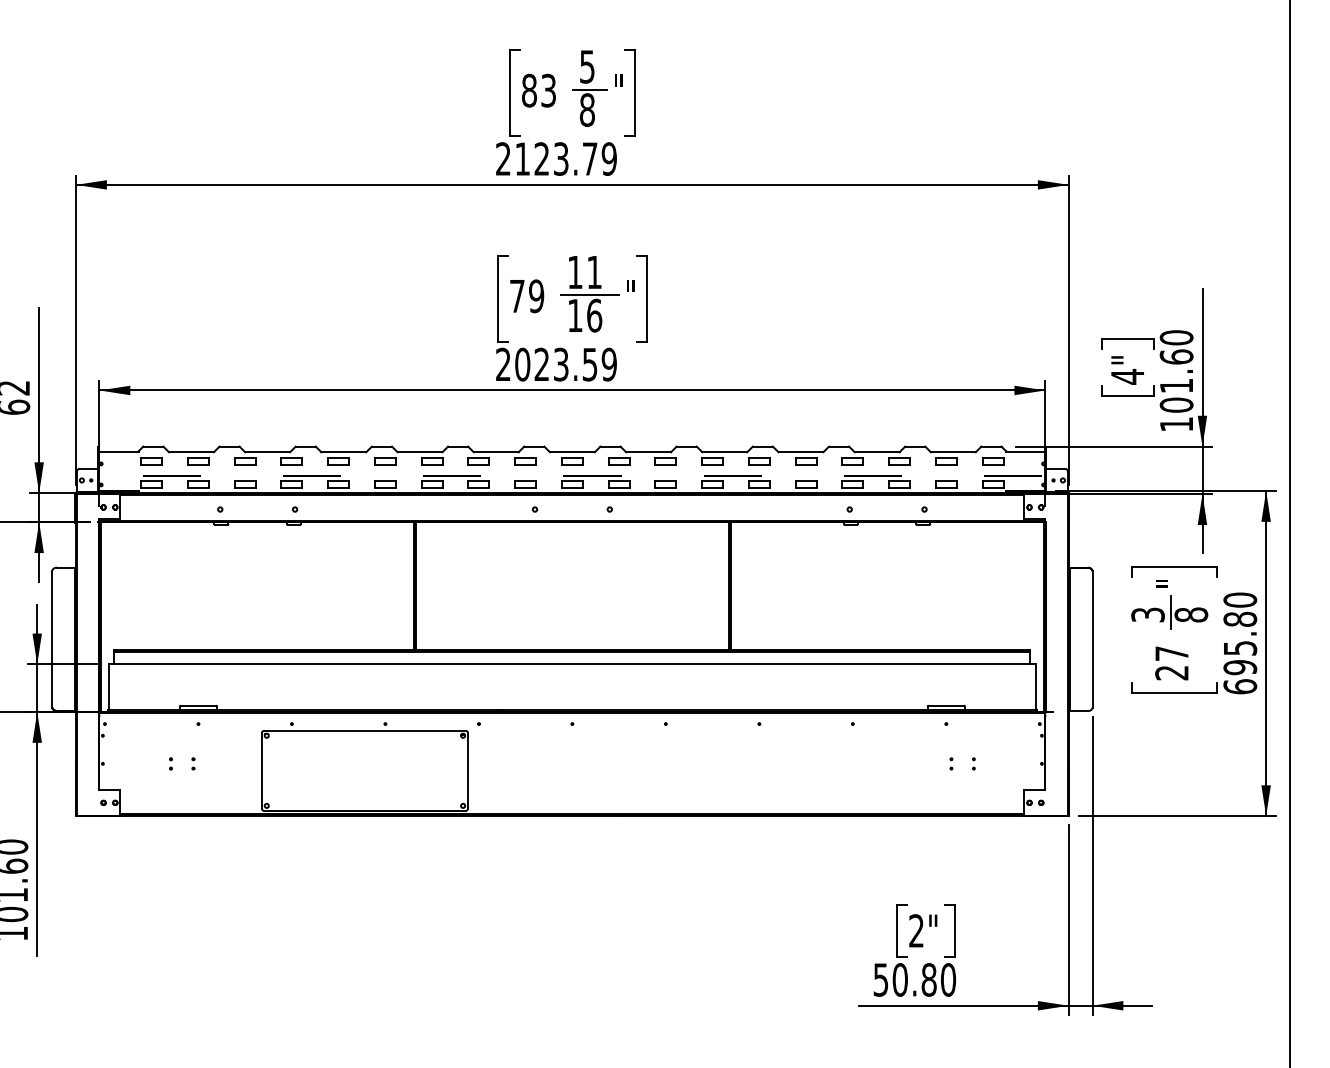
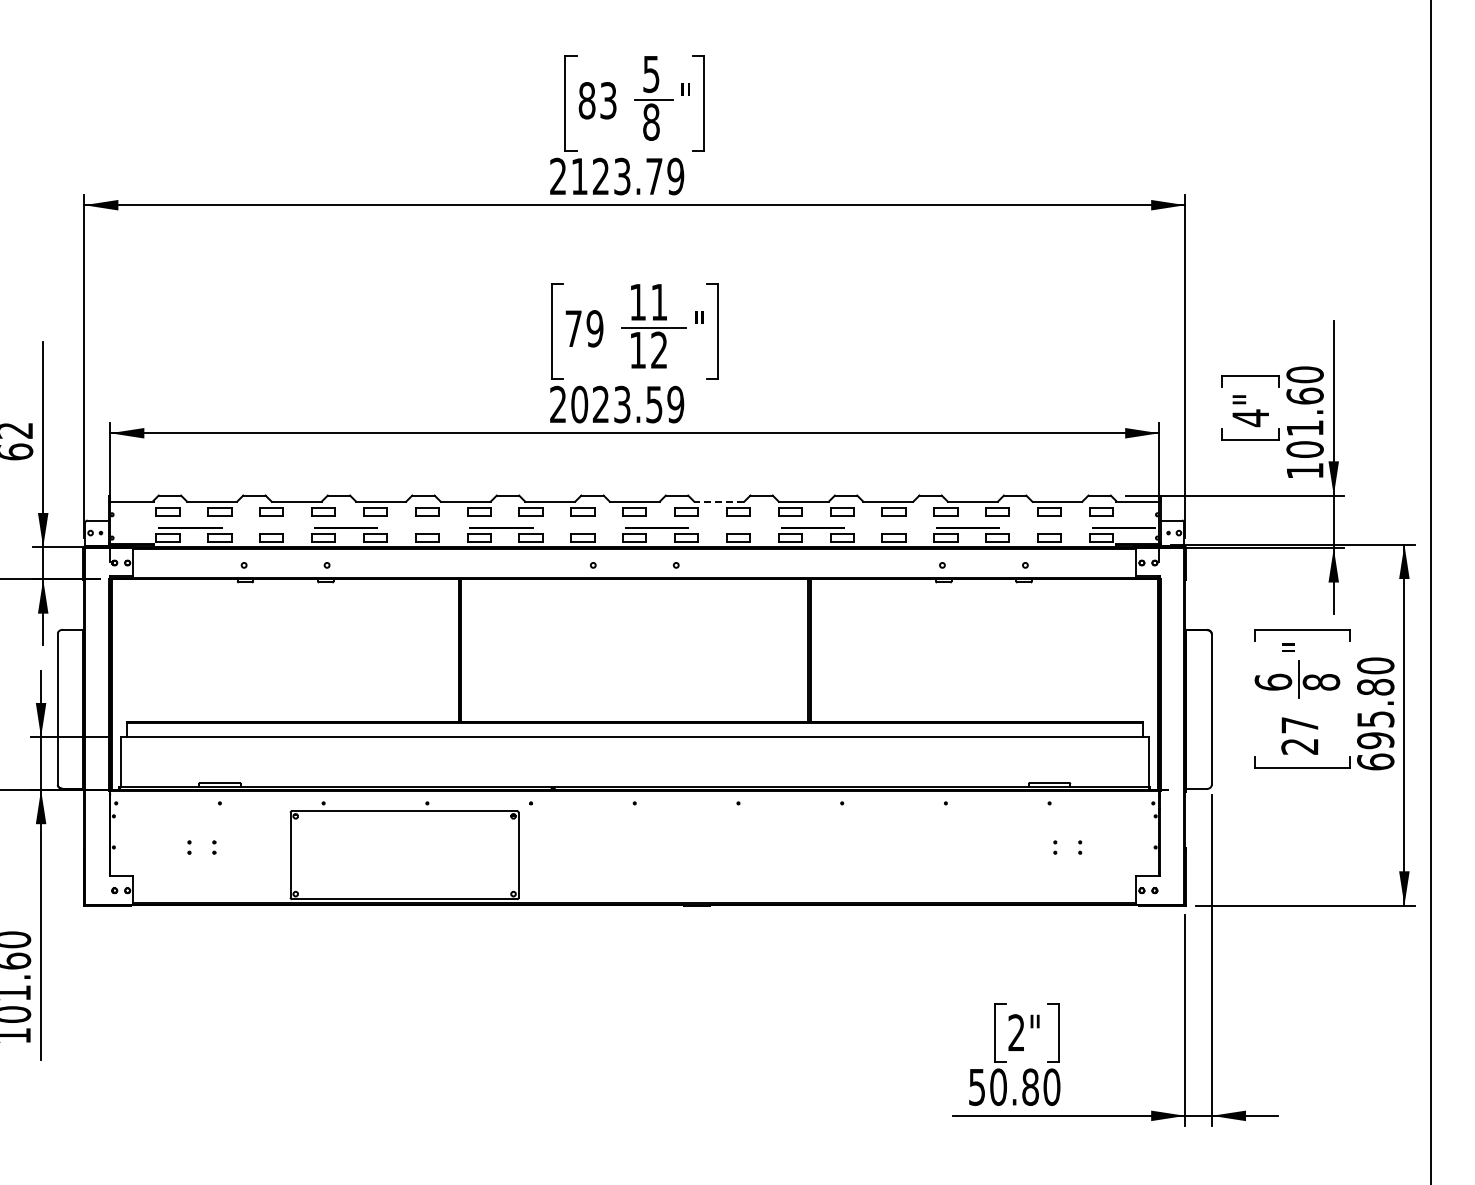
text: (594, 315) -> (659, 350), 16 -> 12
line: (648, 451) -> (719, 501), solid -> dashed
text: (1148, 614) -> (1273, 681), 3 -> 6

